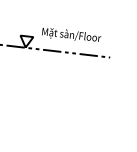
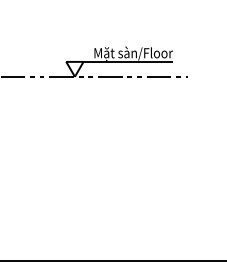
line: (66, 40) -> (127, 61), added

